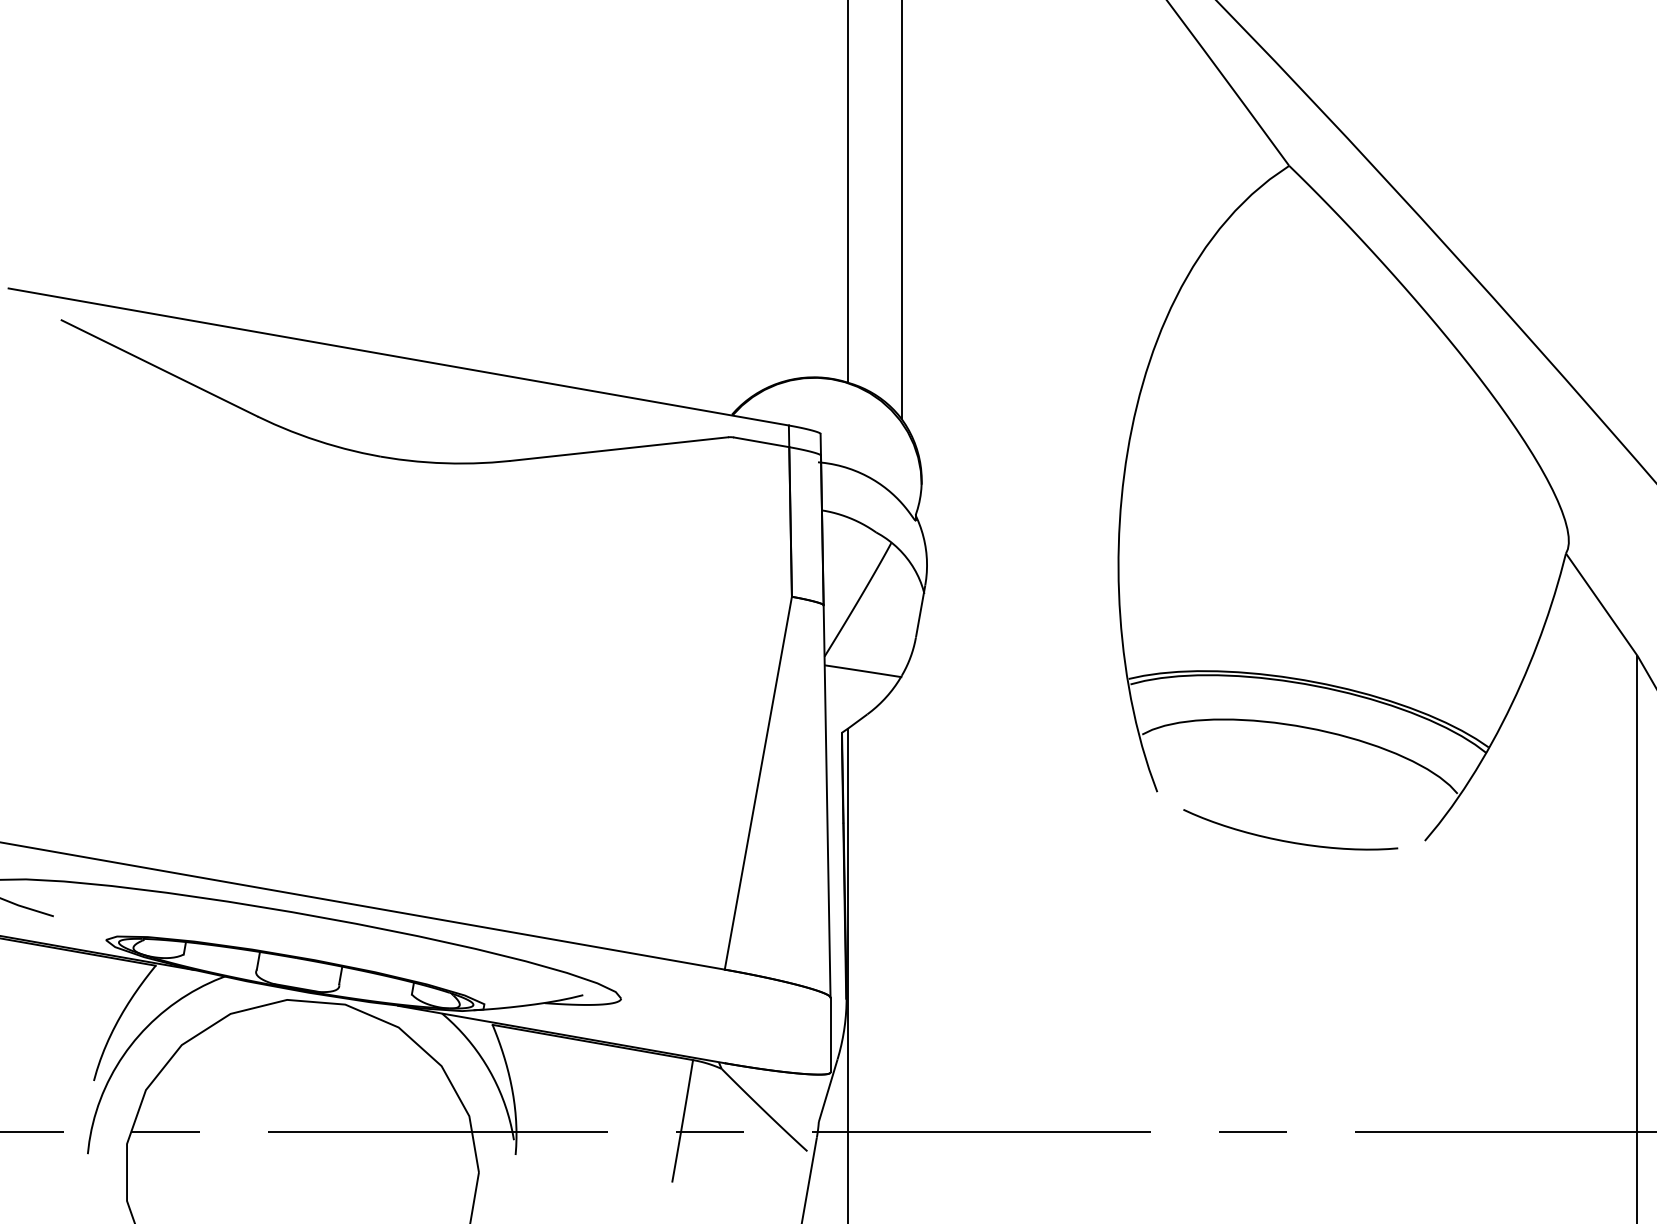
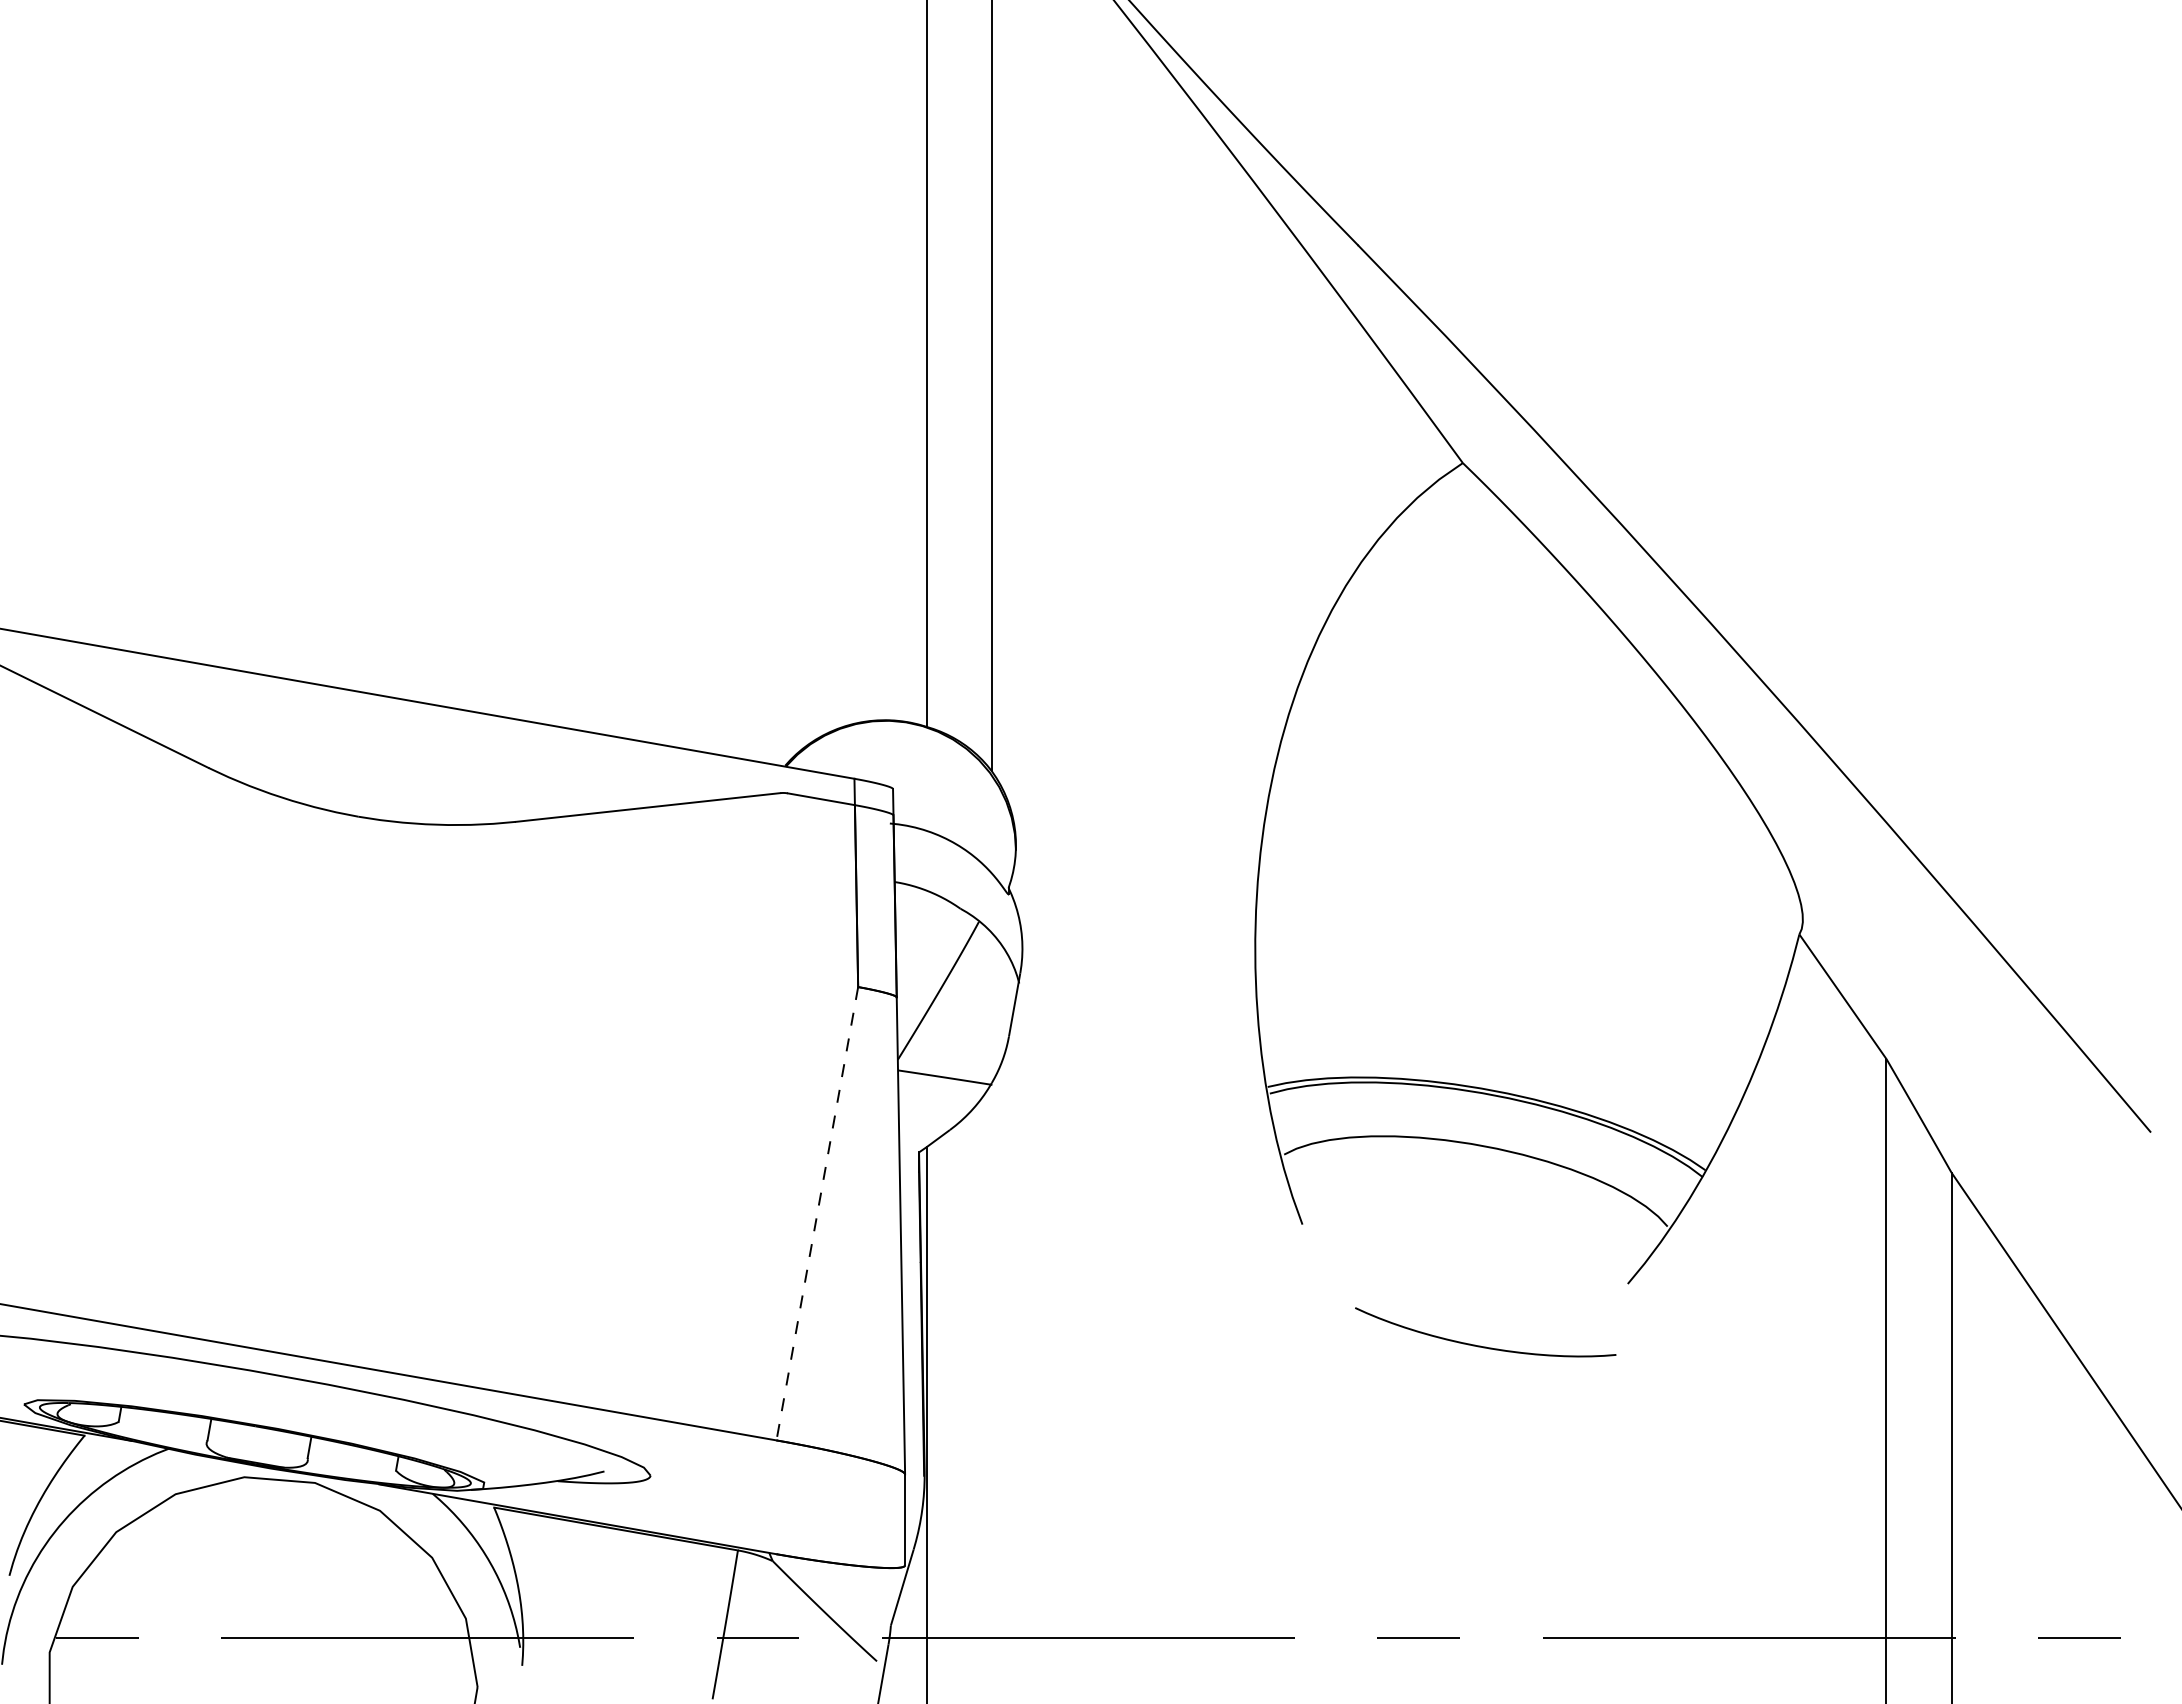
line: (758, 783) -> (817, 1214), solid -> dashed
curve: (1286, 840) -> (1480, 1345), moved

